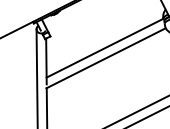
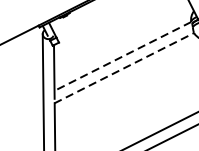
line: (104, 48) -> (122, 56), solid -> dashed
line: (106, 58) -> (124, 68), solid -> dashed

